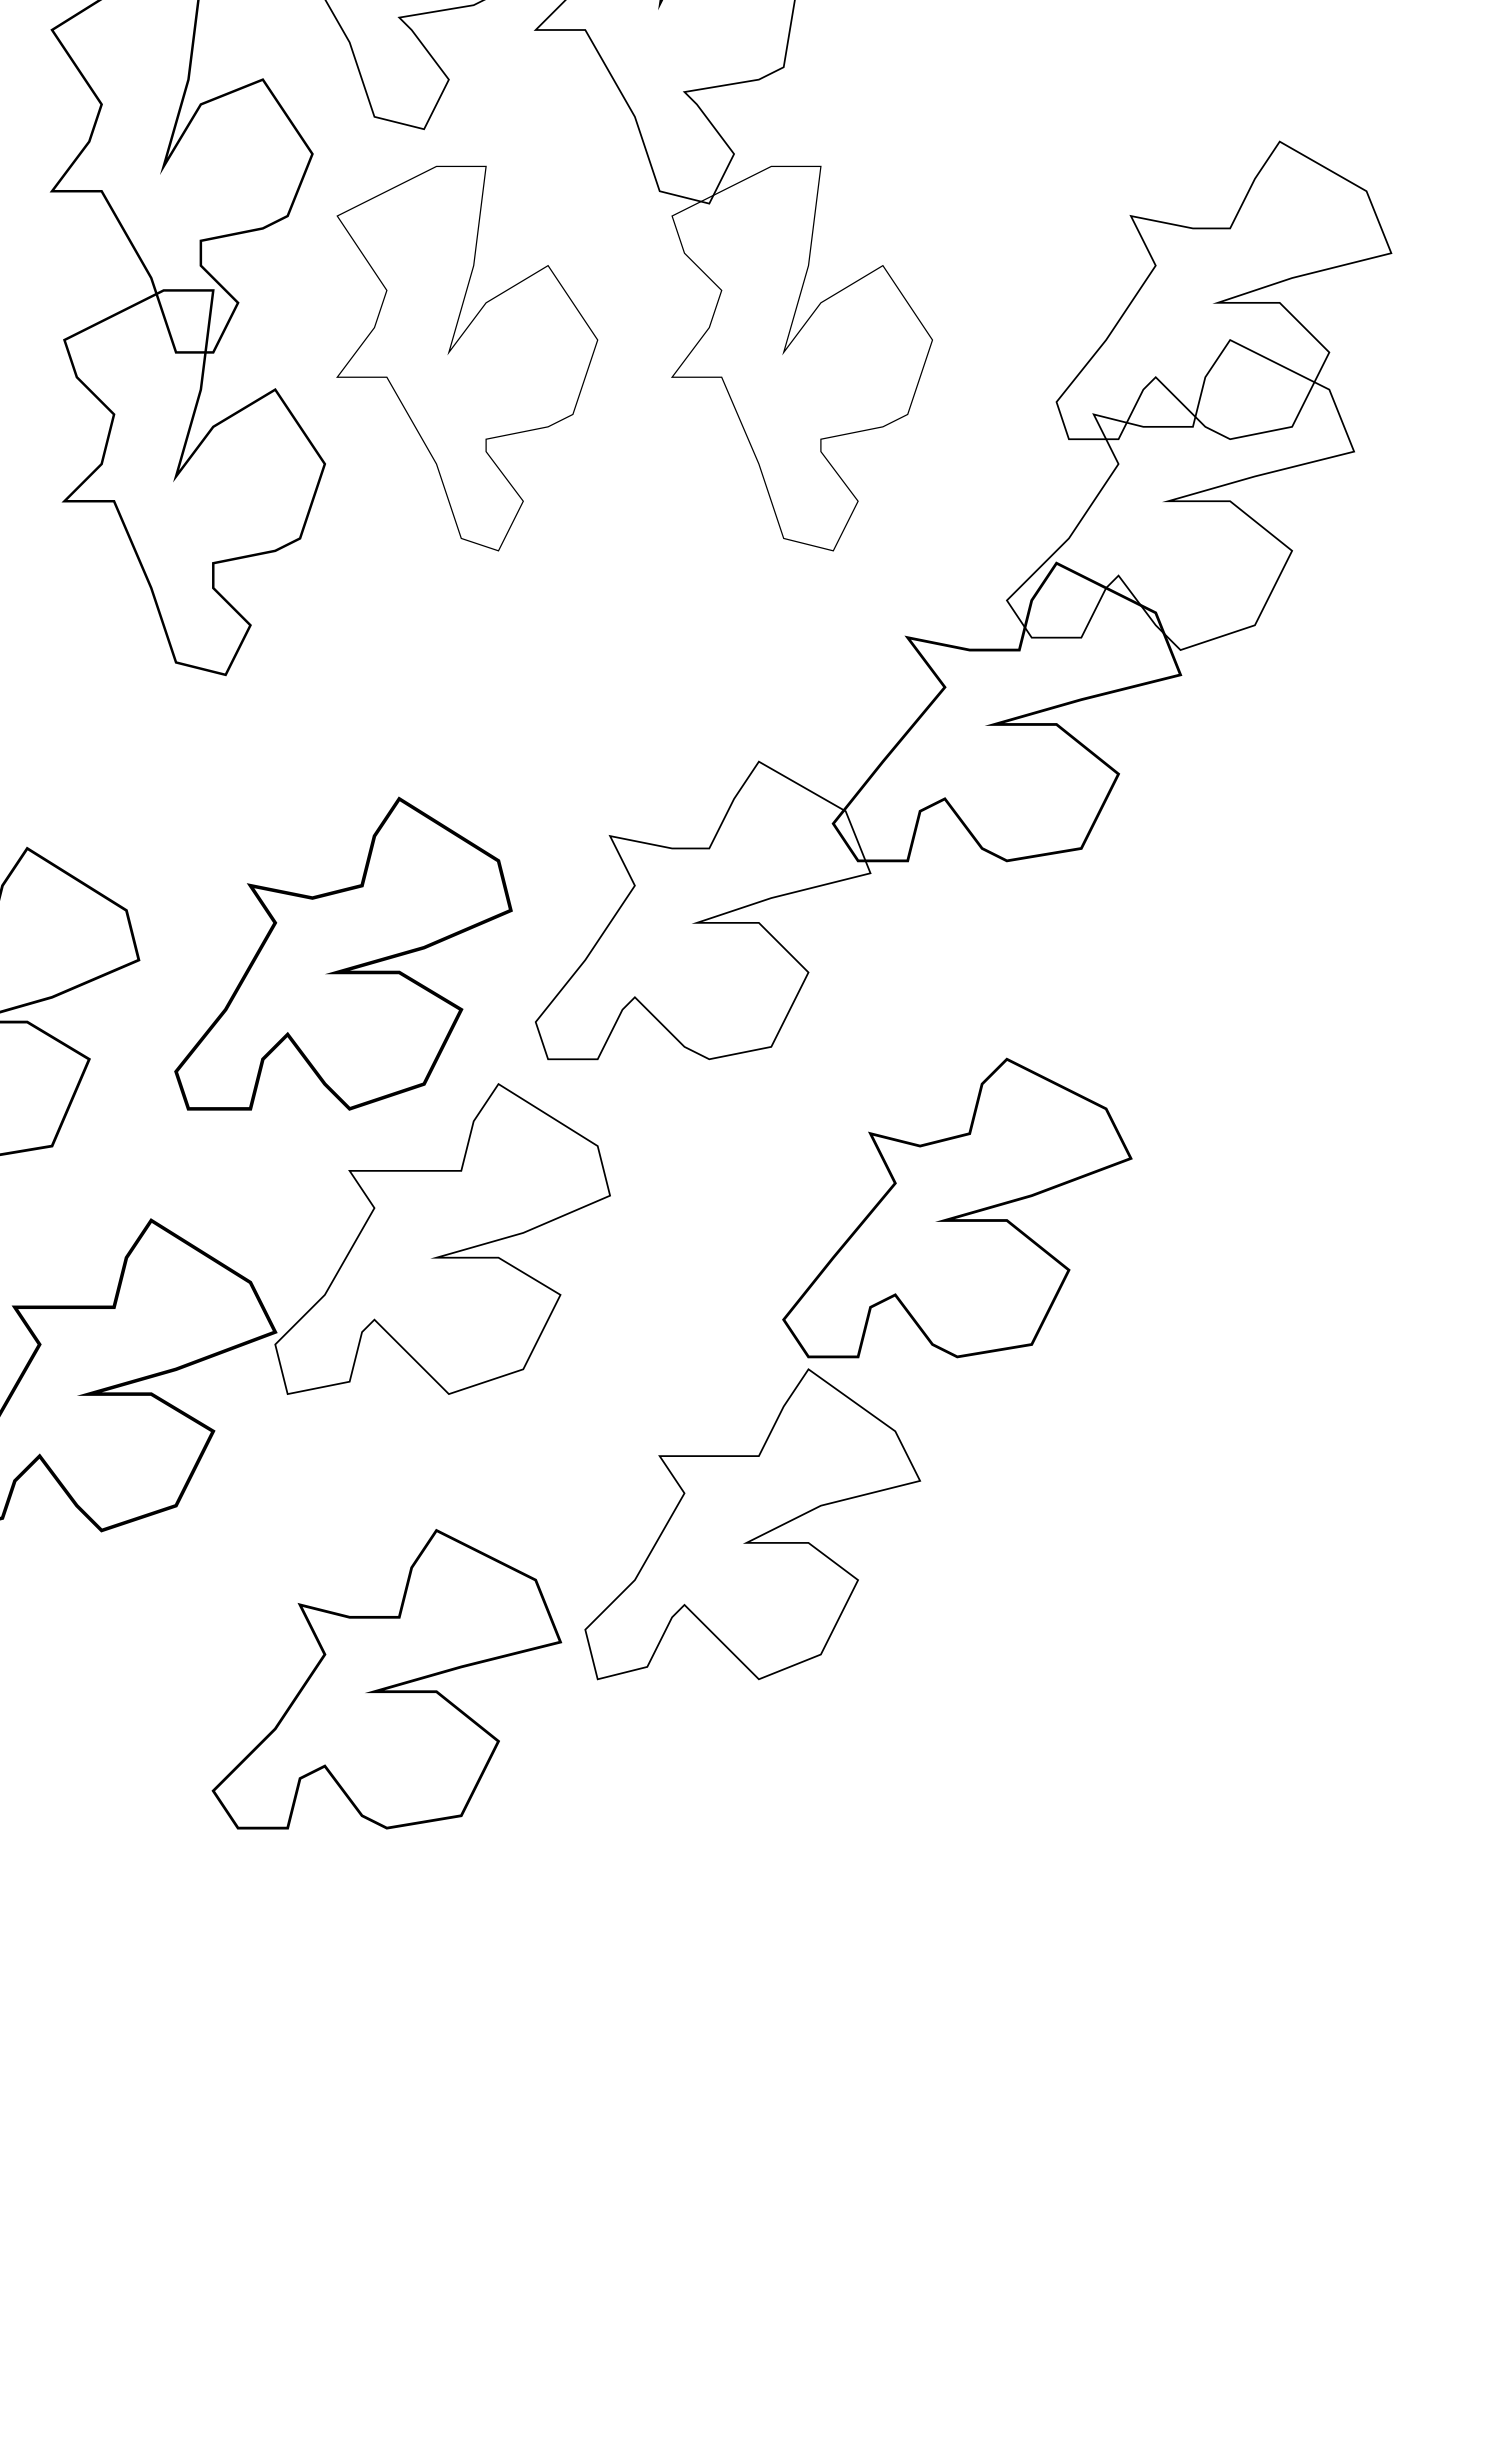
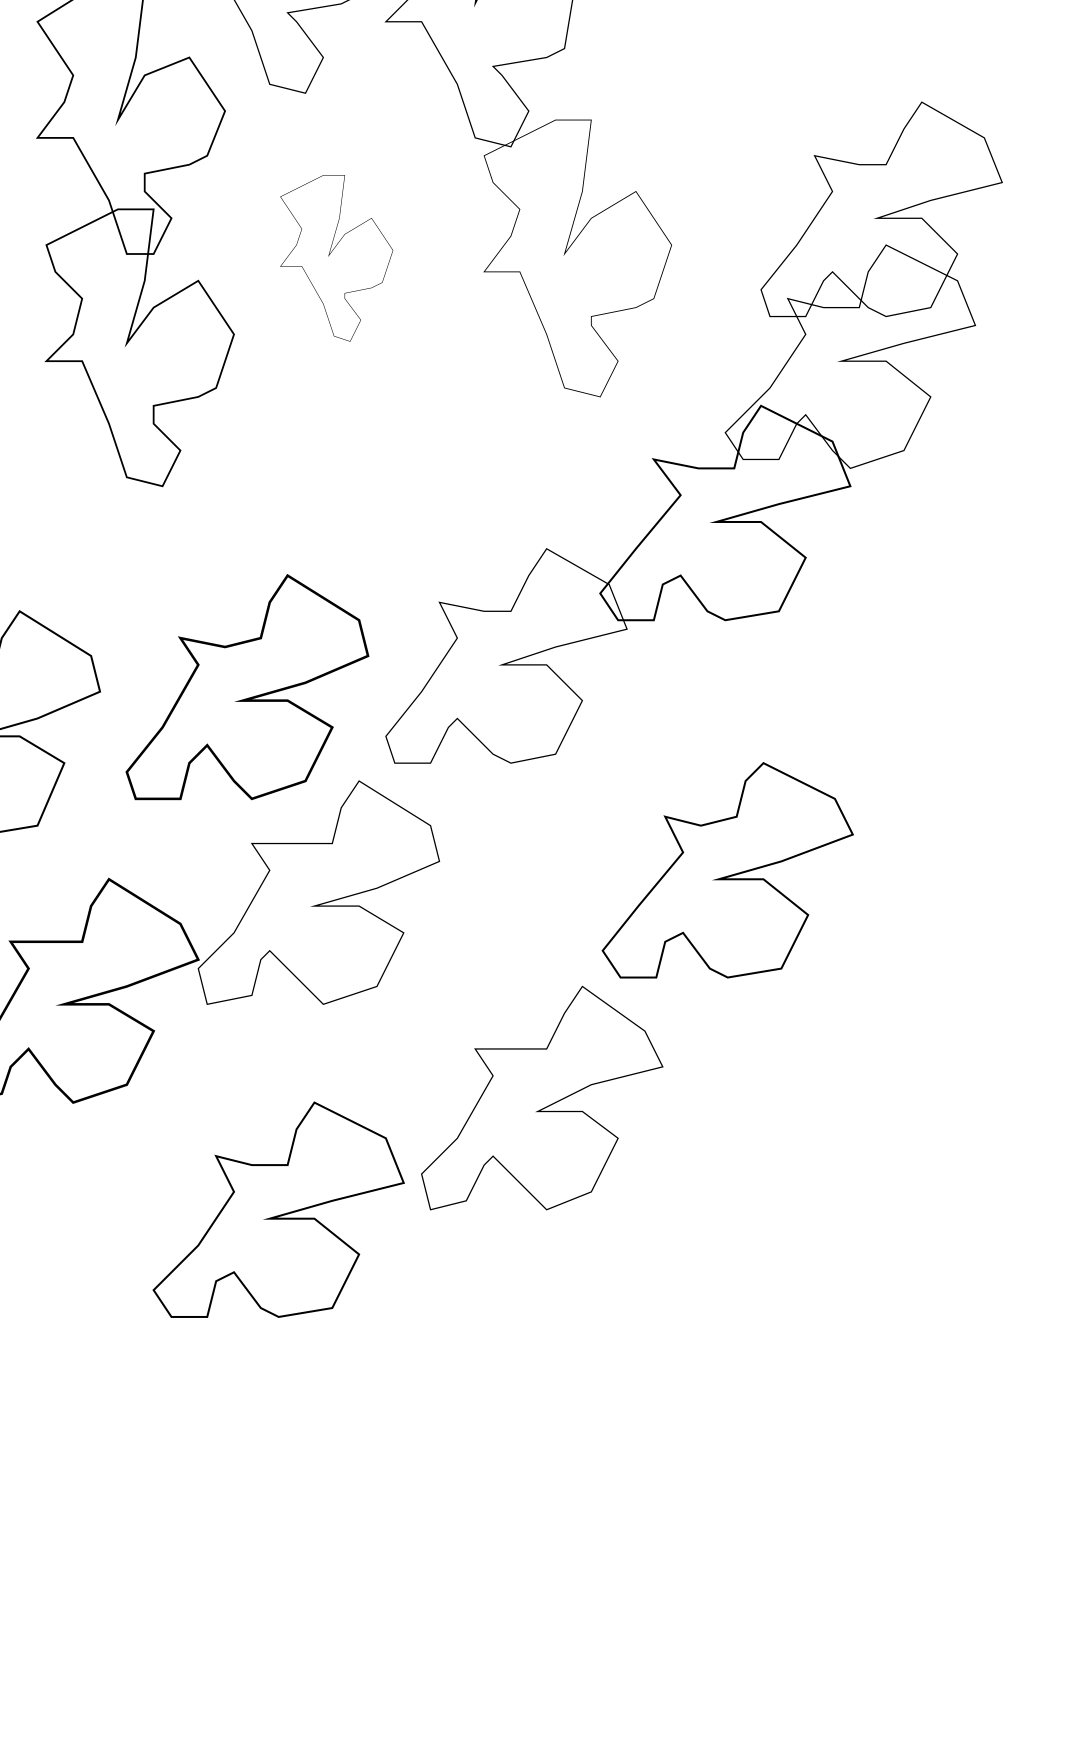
part: (467, 358) -> (336, 258), size x0.6
part: (957, 1207) -> (727, 869), moved

